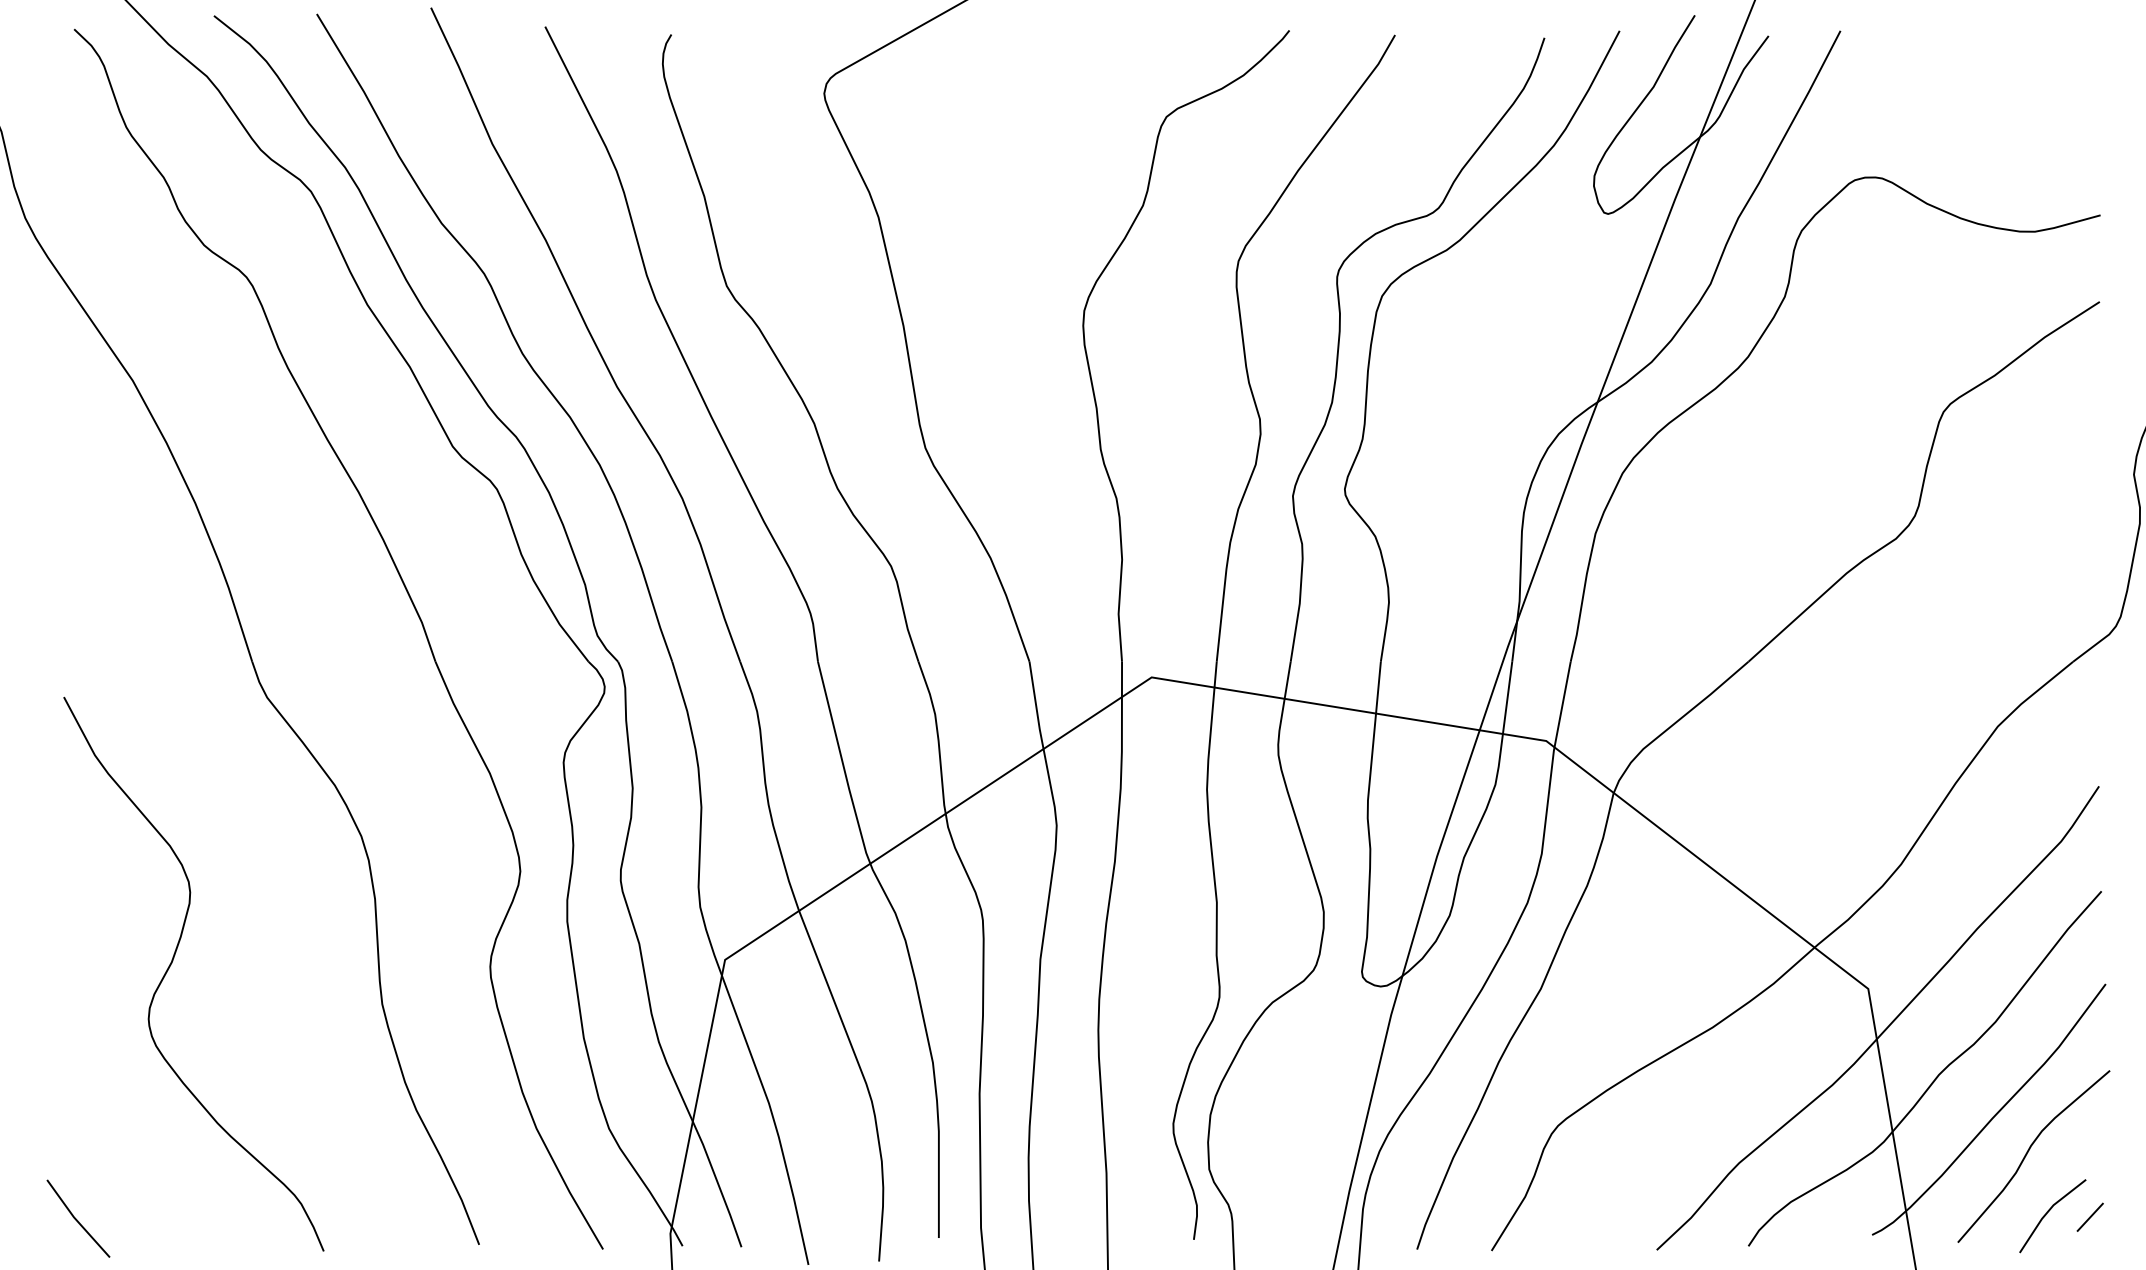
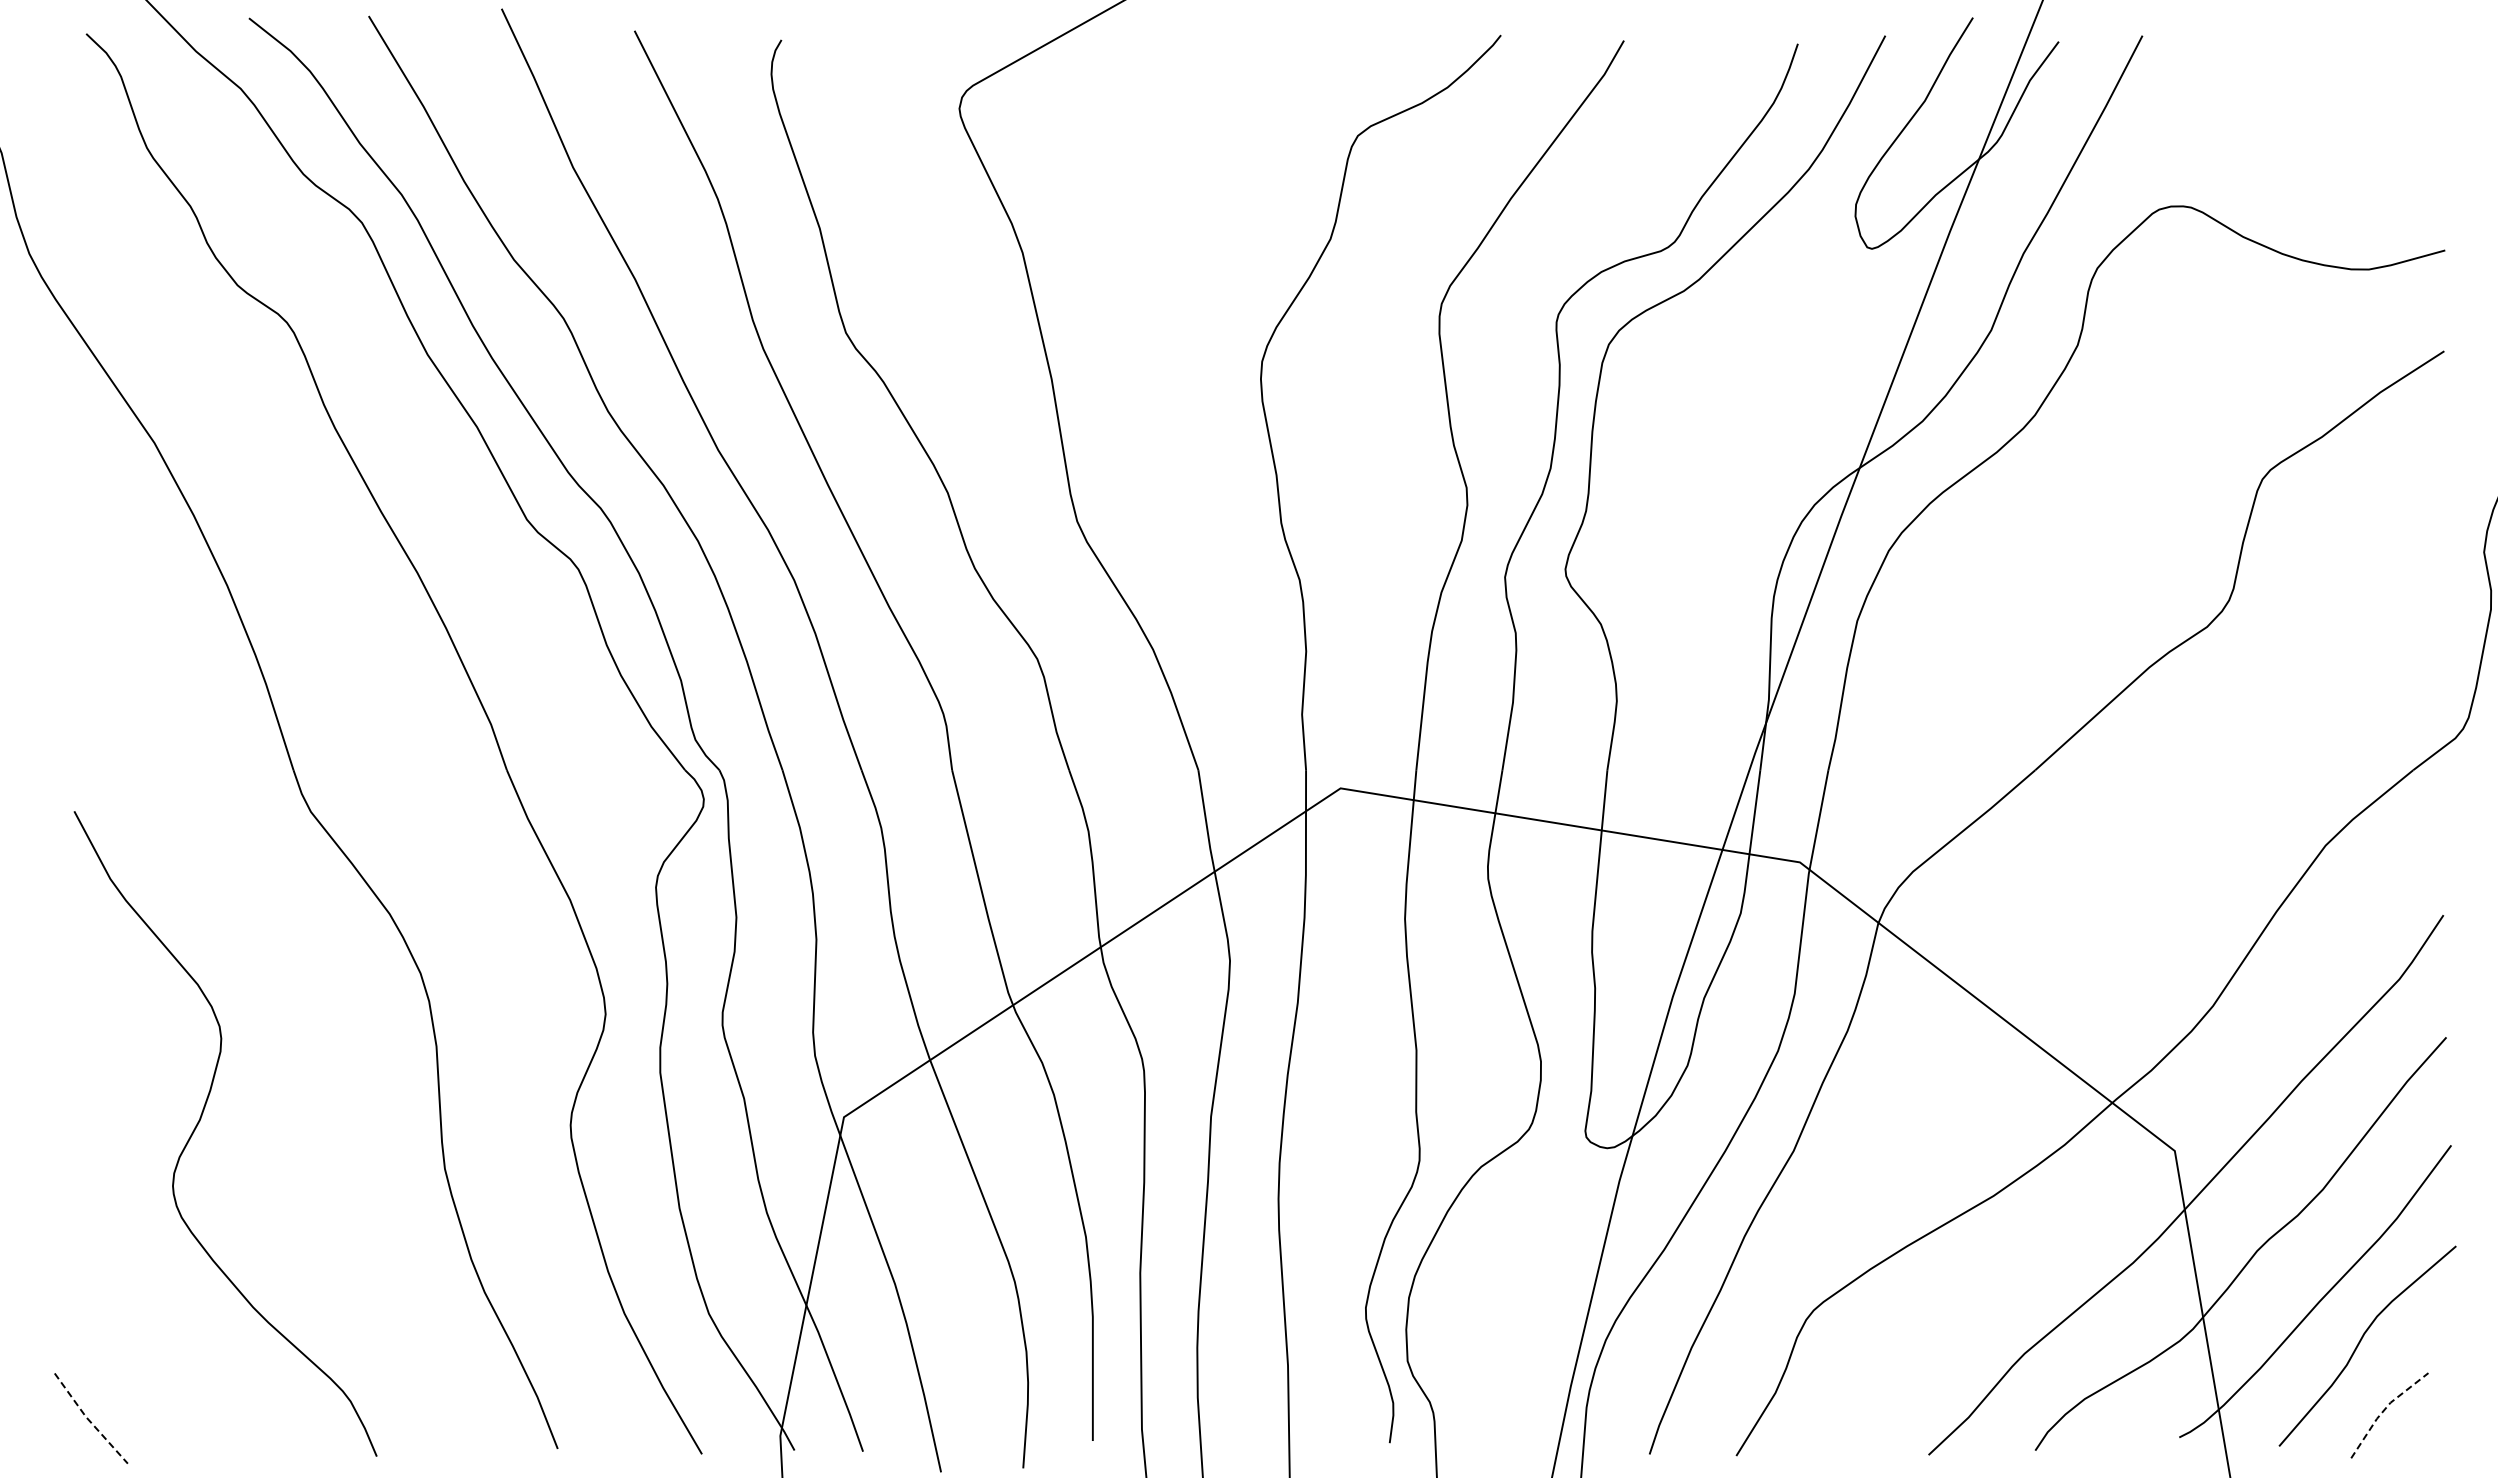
line: (2048, 1211) -> (2384, 1410), solid -> dashed
line: (2089, 1216) -> (2432, 1416), removed
line: (76, 1219) -> (88, 1419), solid -> dashed

